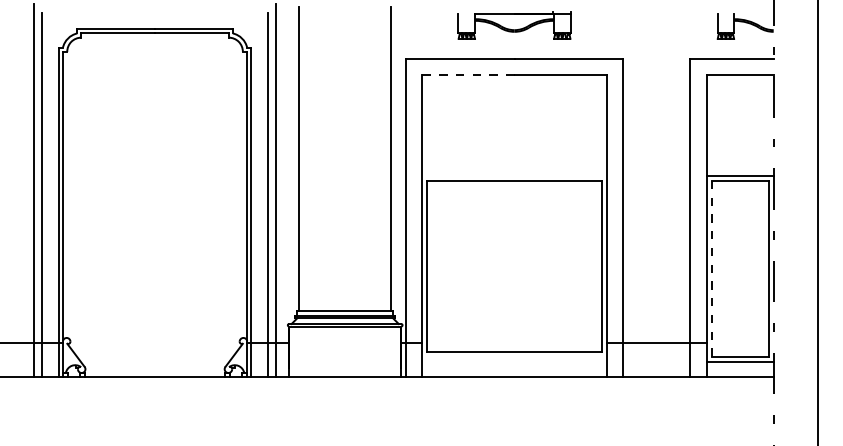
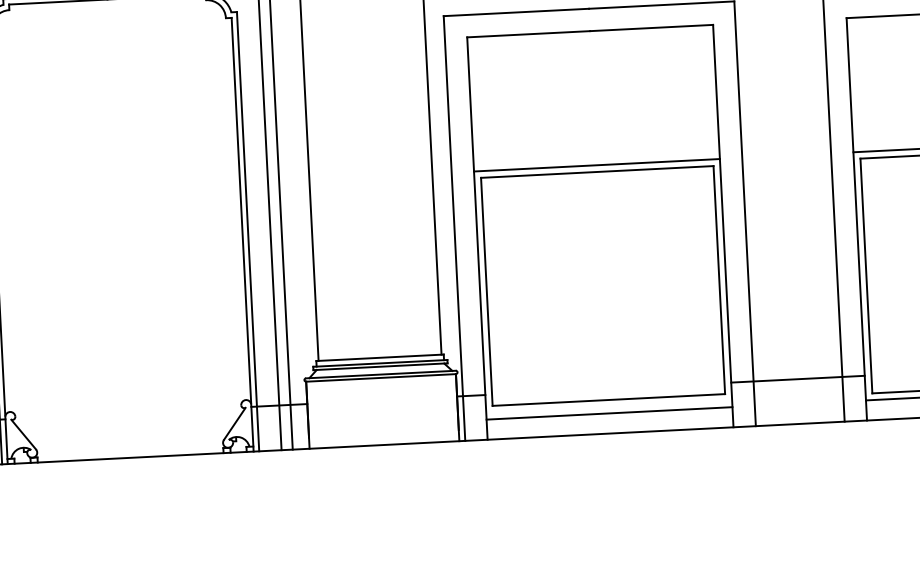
line: (469, 75) -> (530, 34), dashed -> solid
line: (514, 175) -> (596, 164), added
line: (711, 268) -> (866, 275), dashed -> solid
line: (514, 361) -> (609, 413), added

